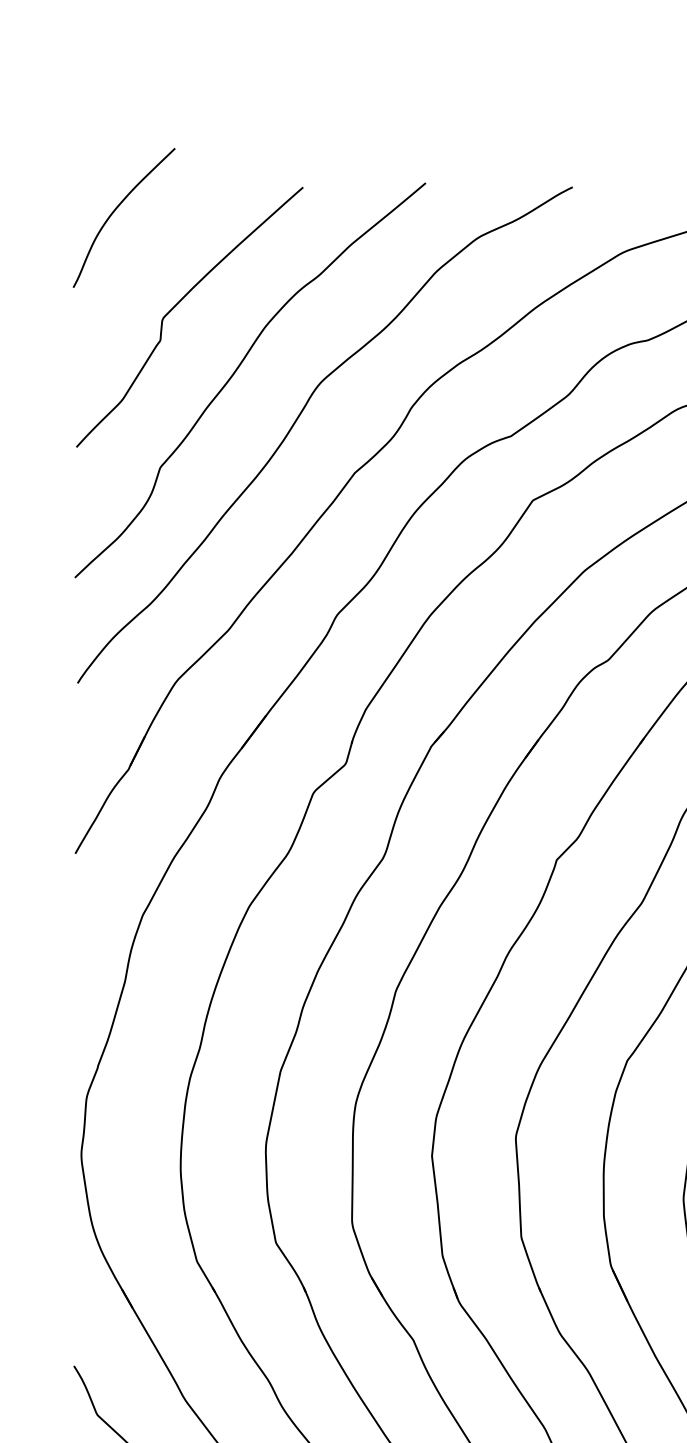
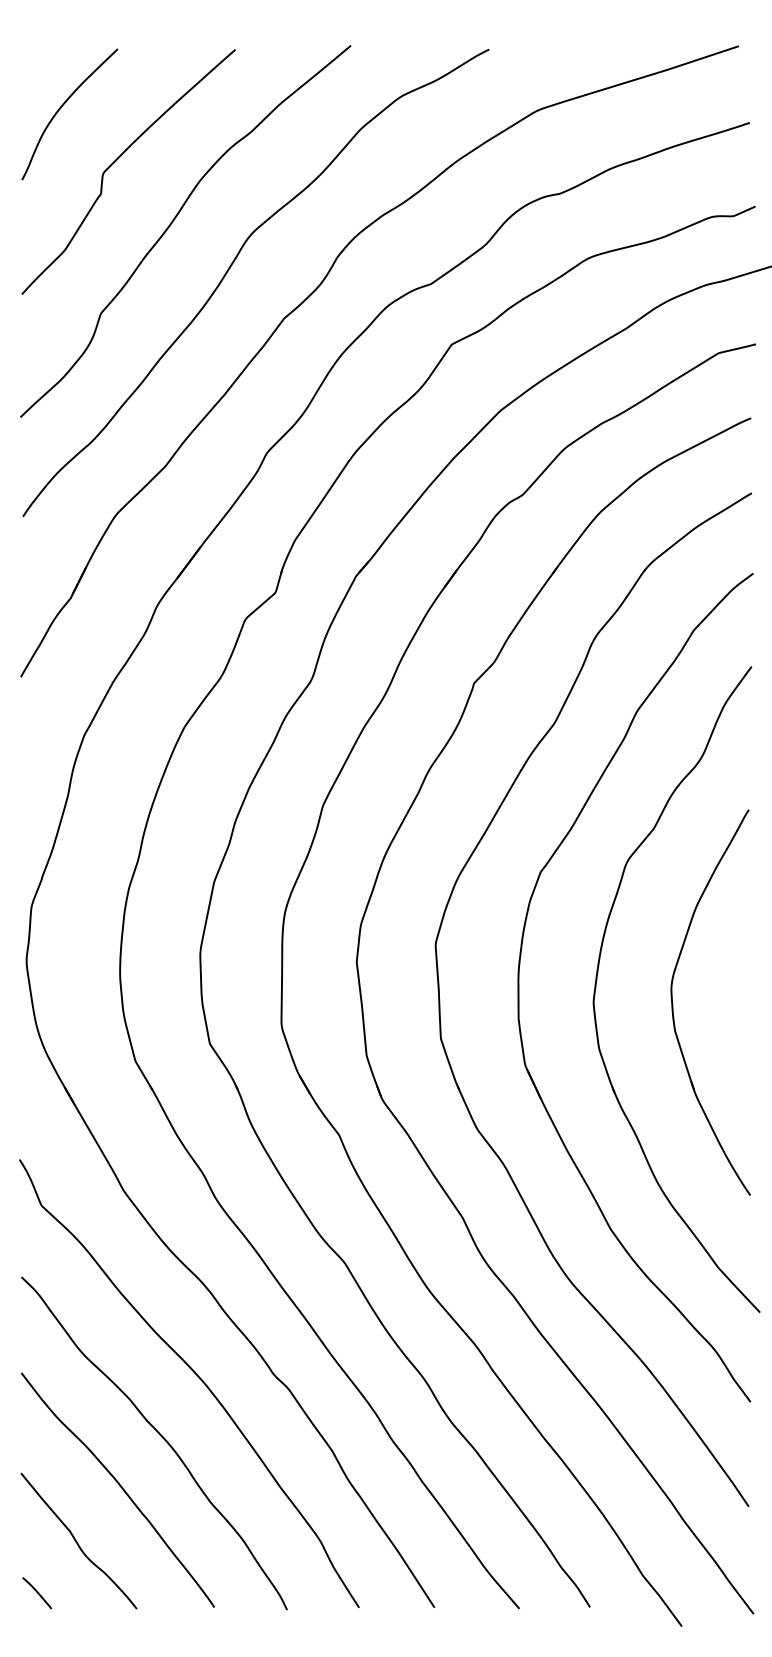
curve: (116, 210) -> (62, 107), moved

